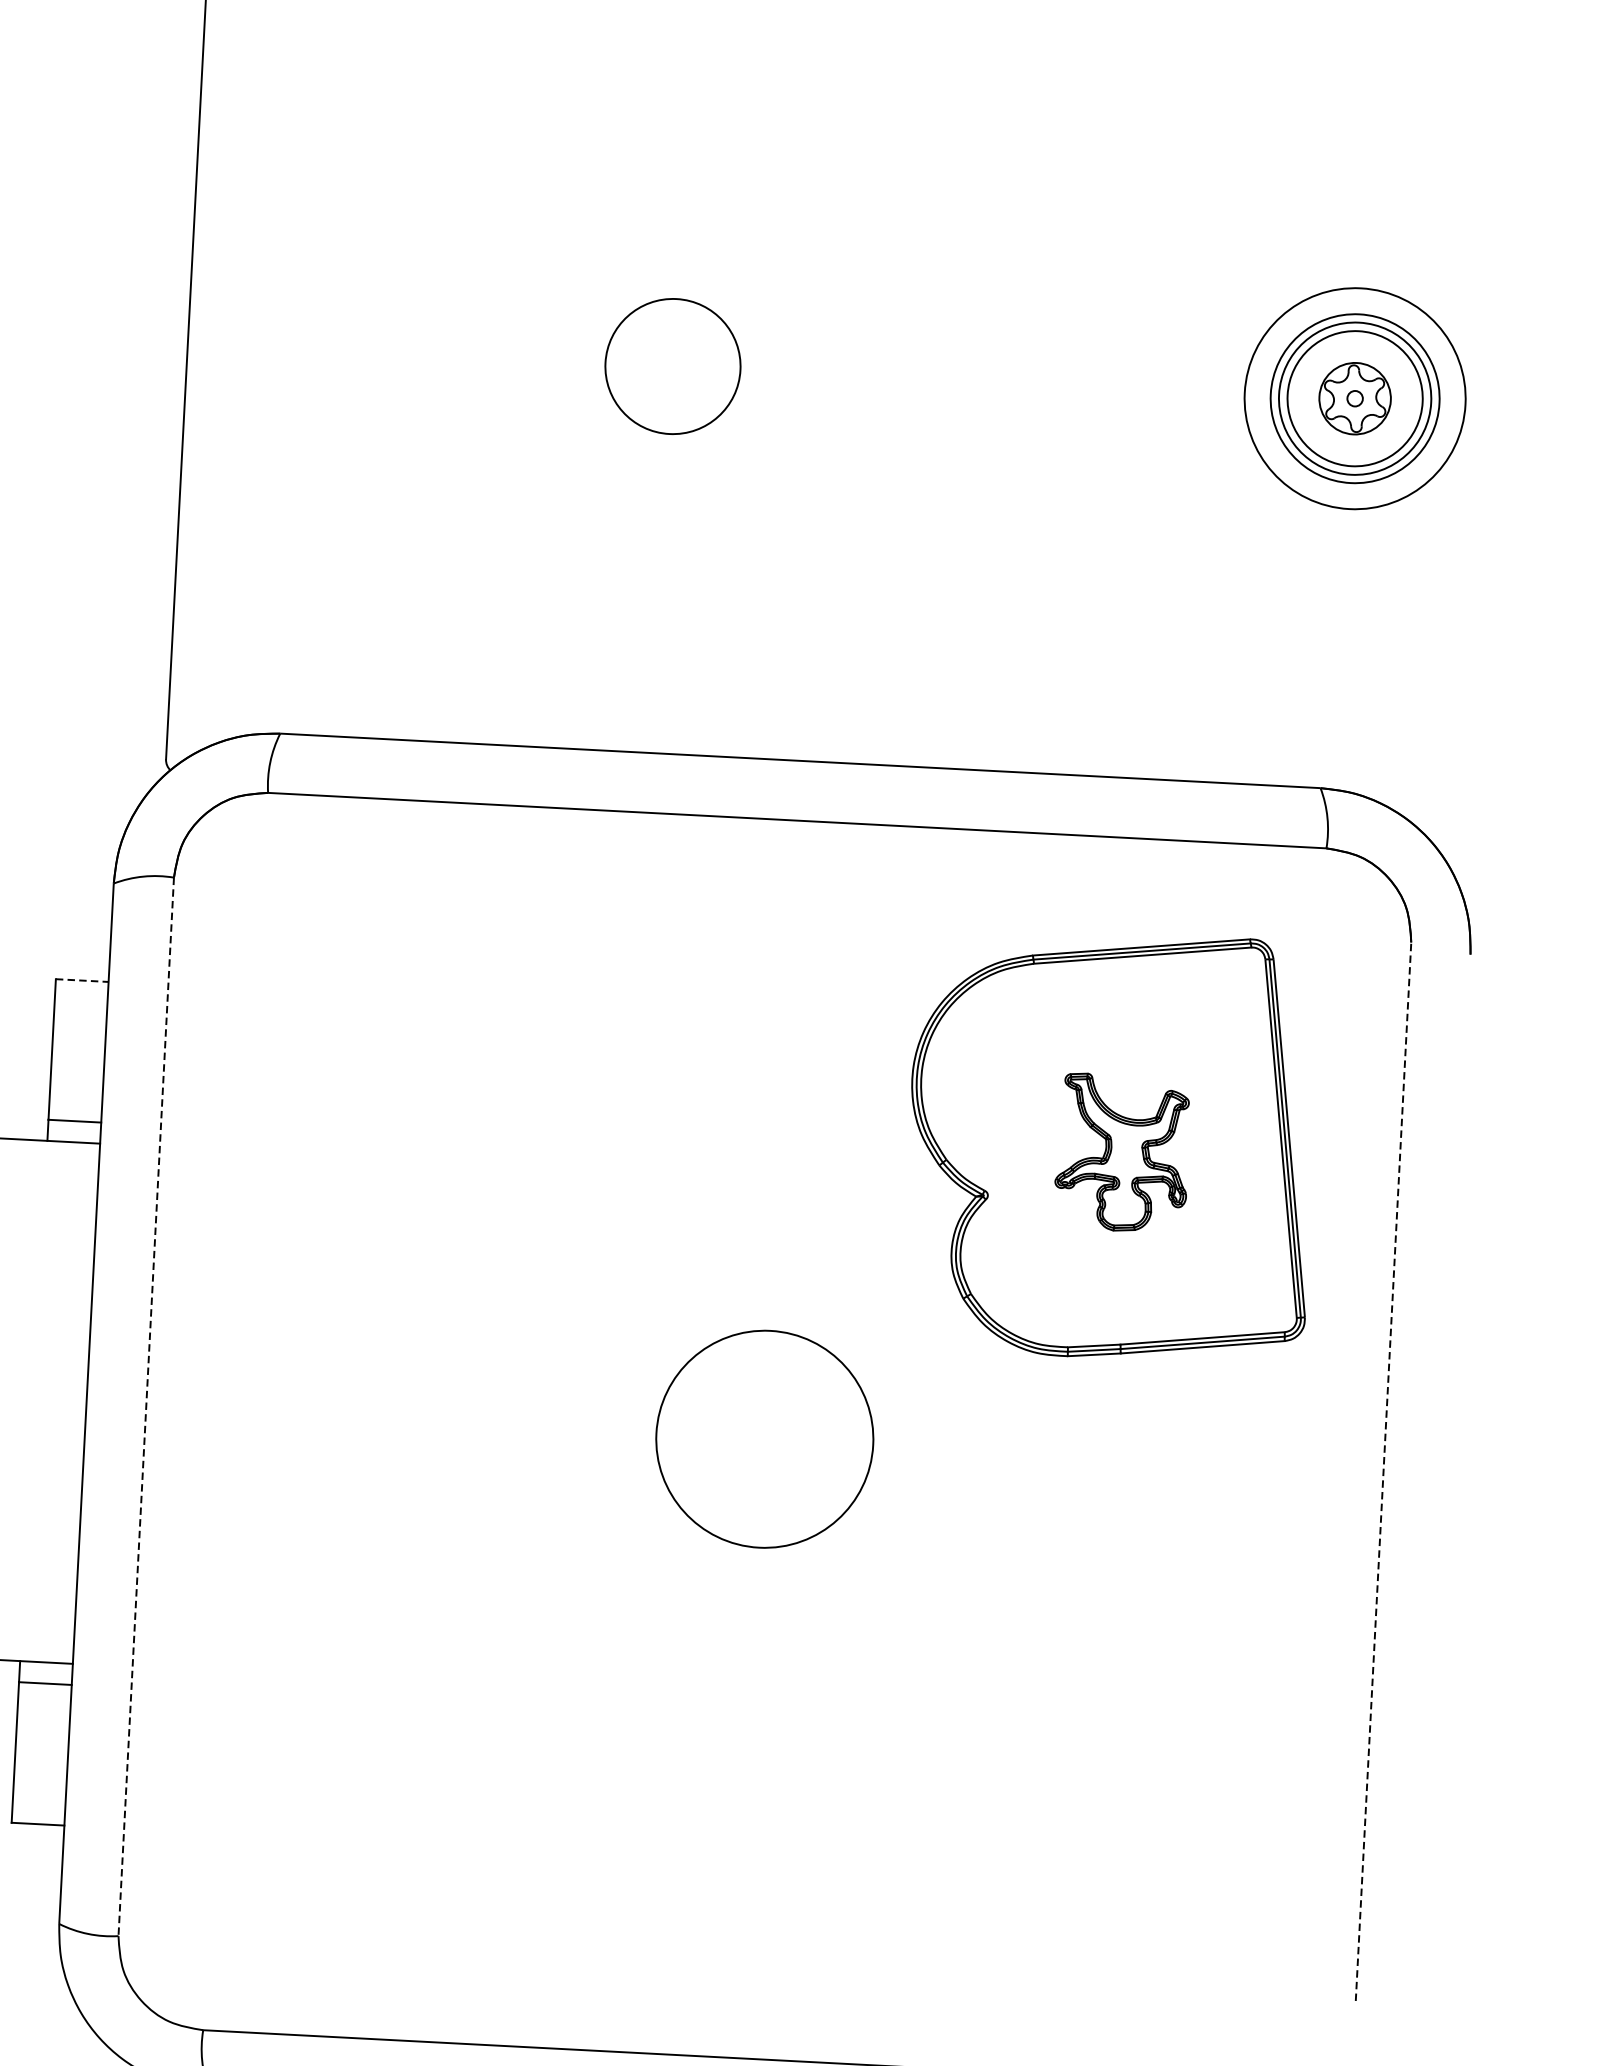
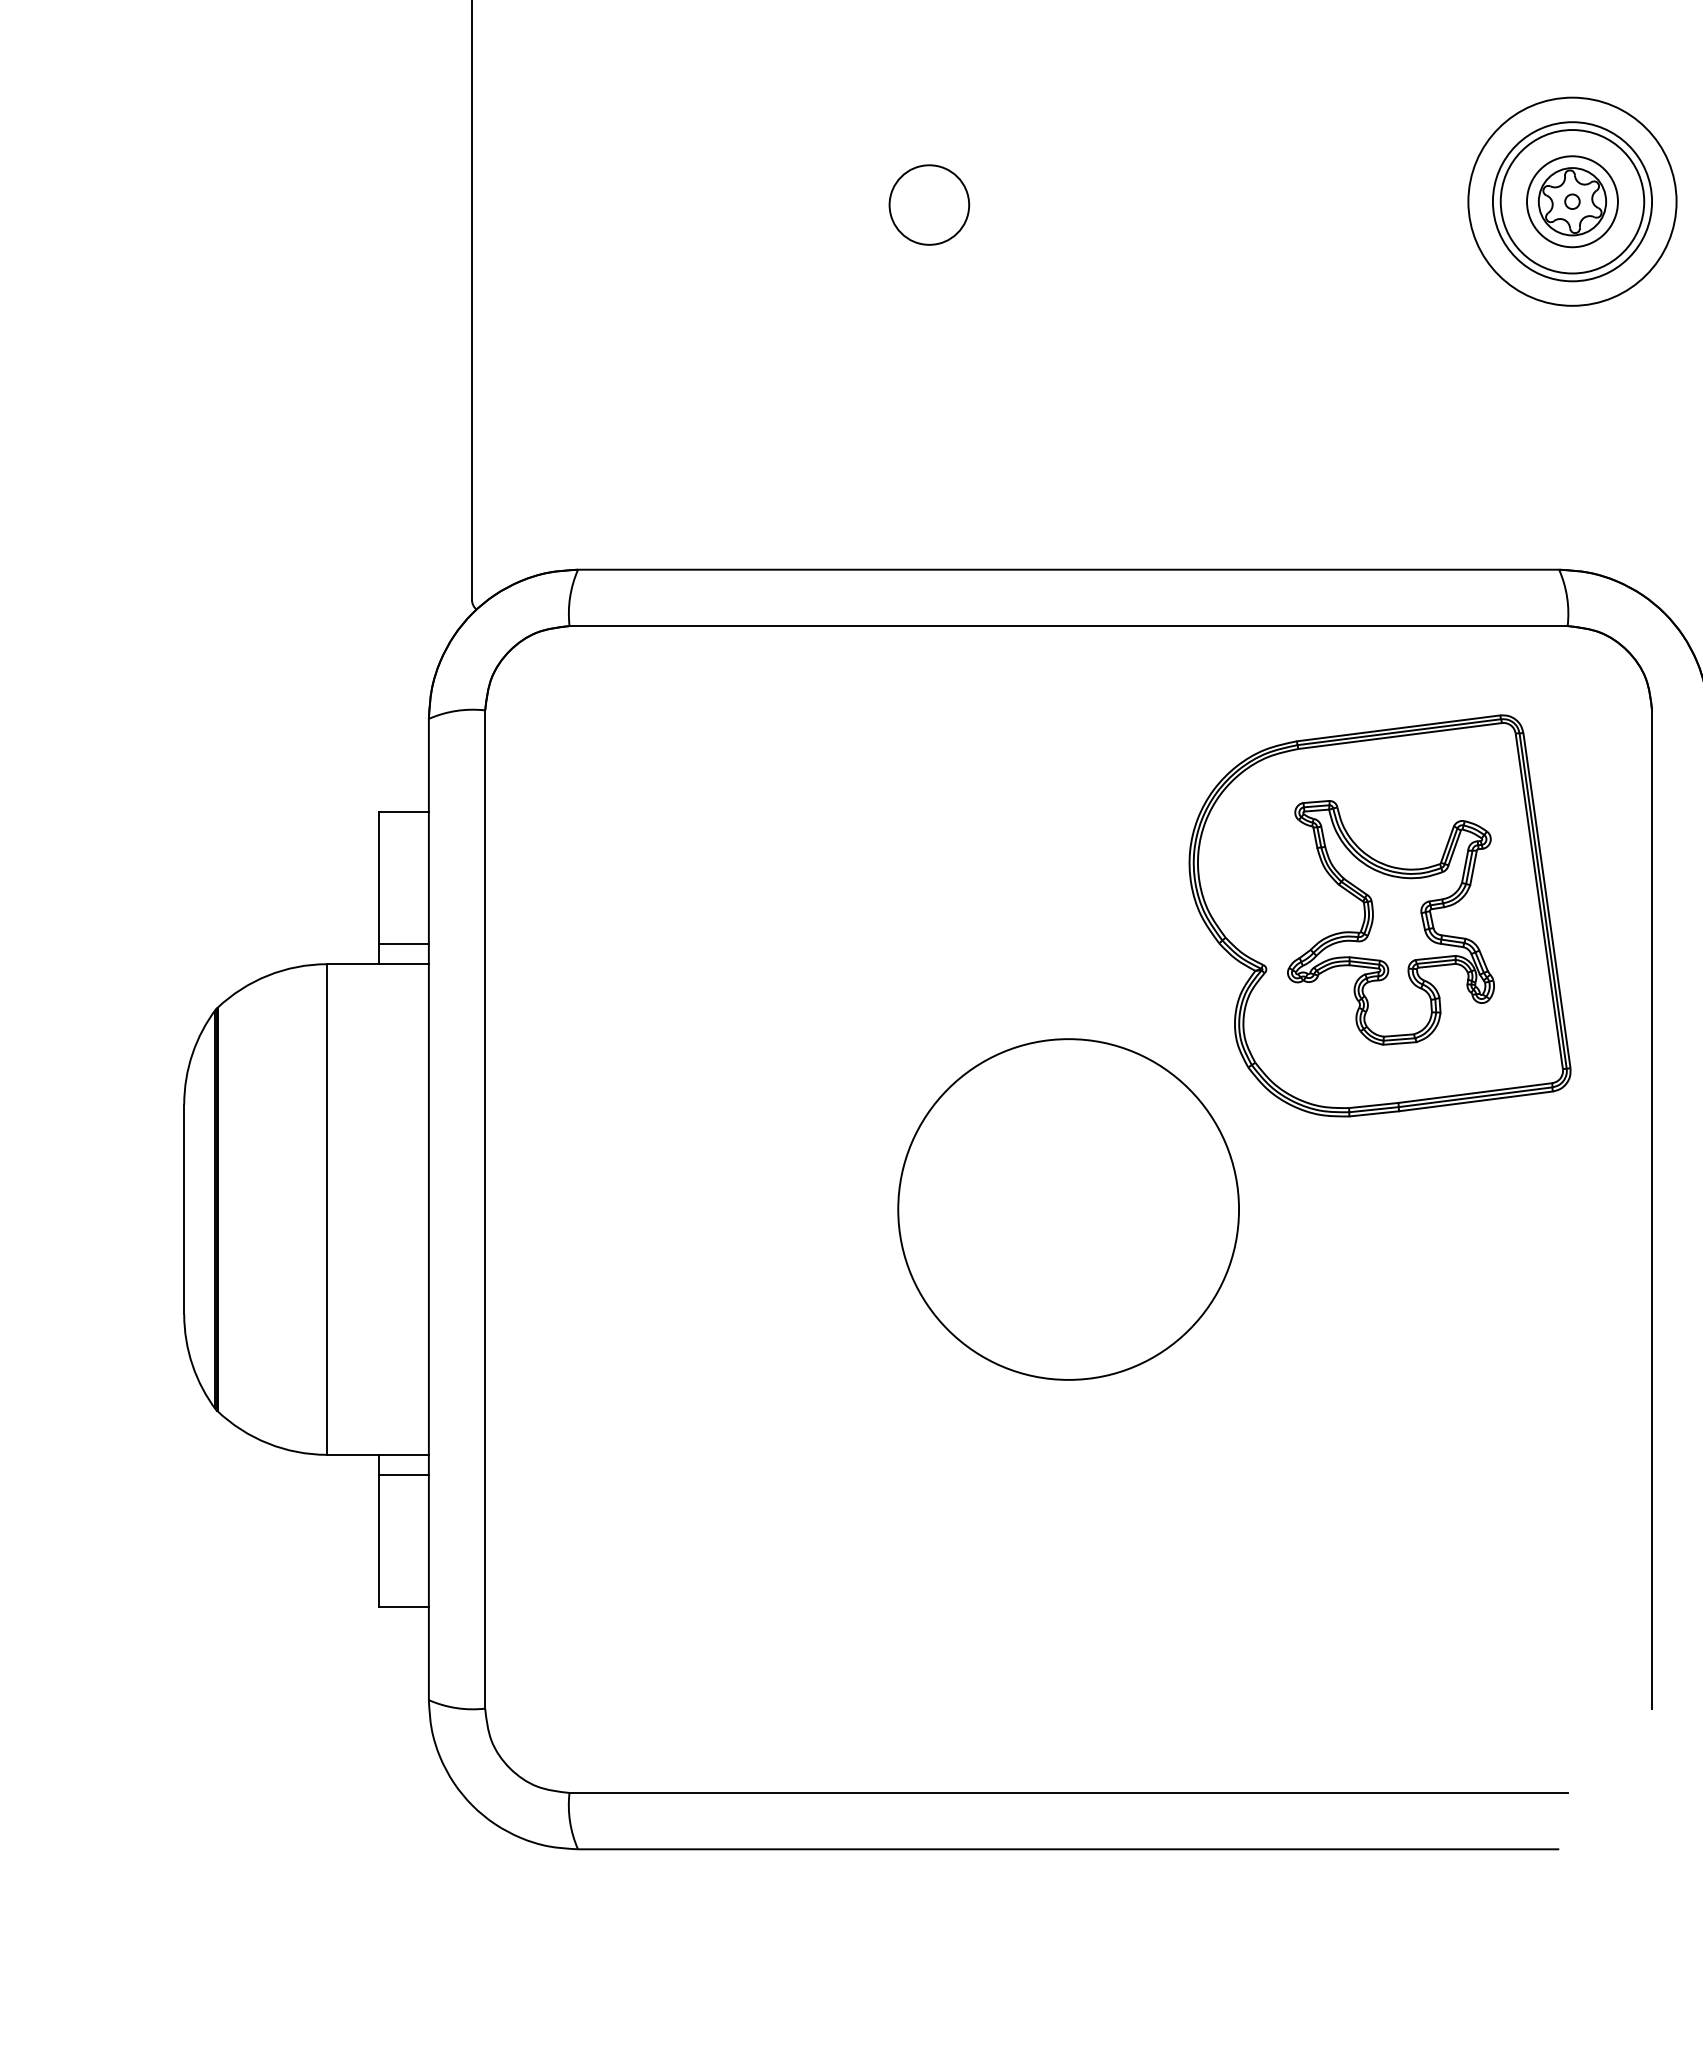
circle: (673, 365) -> (929, 204), size x0.62
circle: (1355, 398) -> (1572, 201), size x0.71
line: (82, 980) -> (404, 811), dashed -> solid
part: (1122, 1152) -> (1390, 922), size x1.67
line: (146, 1407) -> (485, 1210), dashed -> solid
circle: (764, 1439) -> (1068, 1209), size x1.67
line: (1383, 1471) -> (1652, 1209), dashed -> solid

